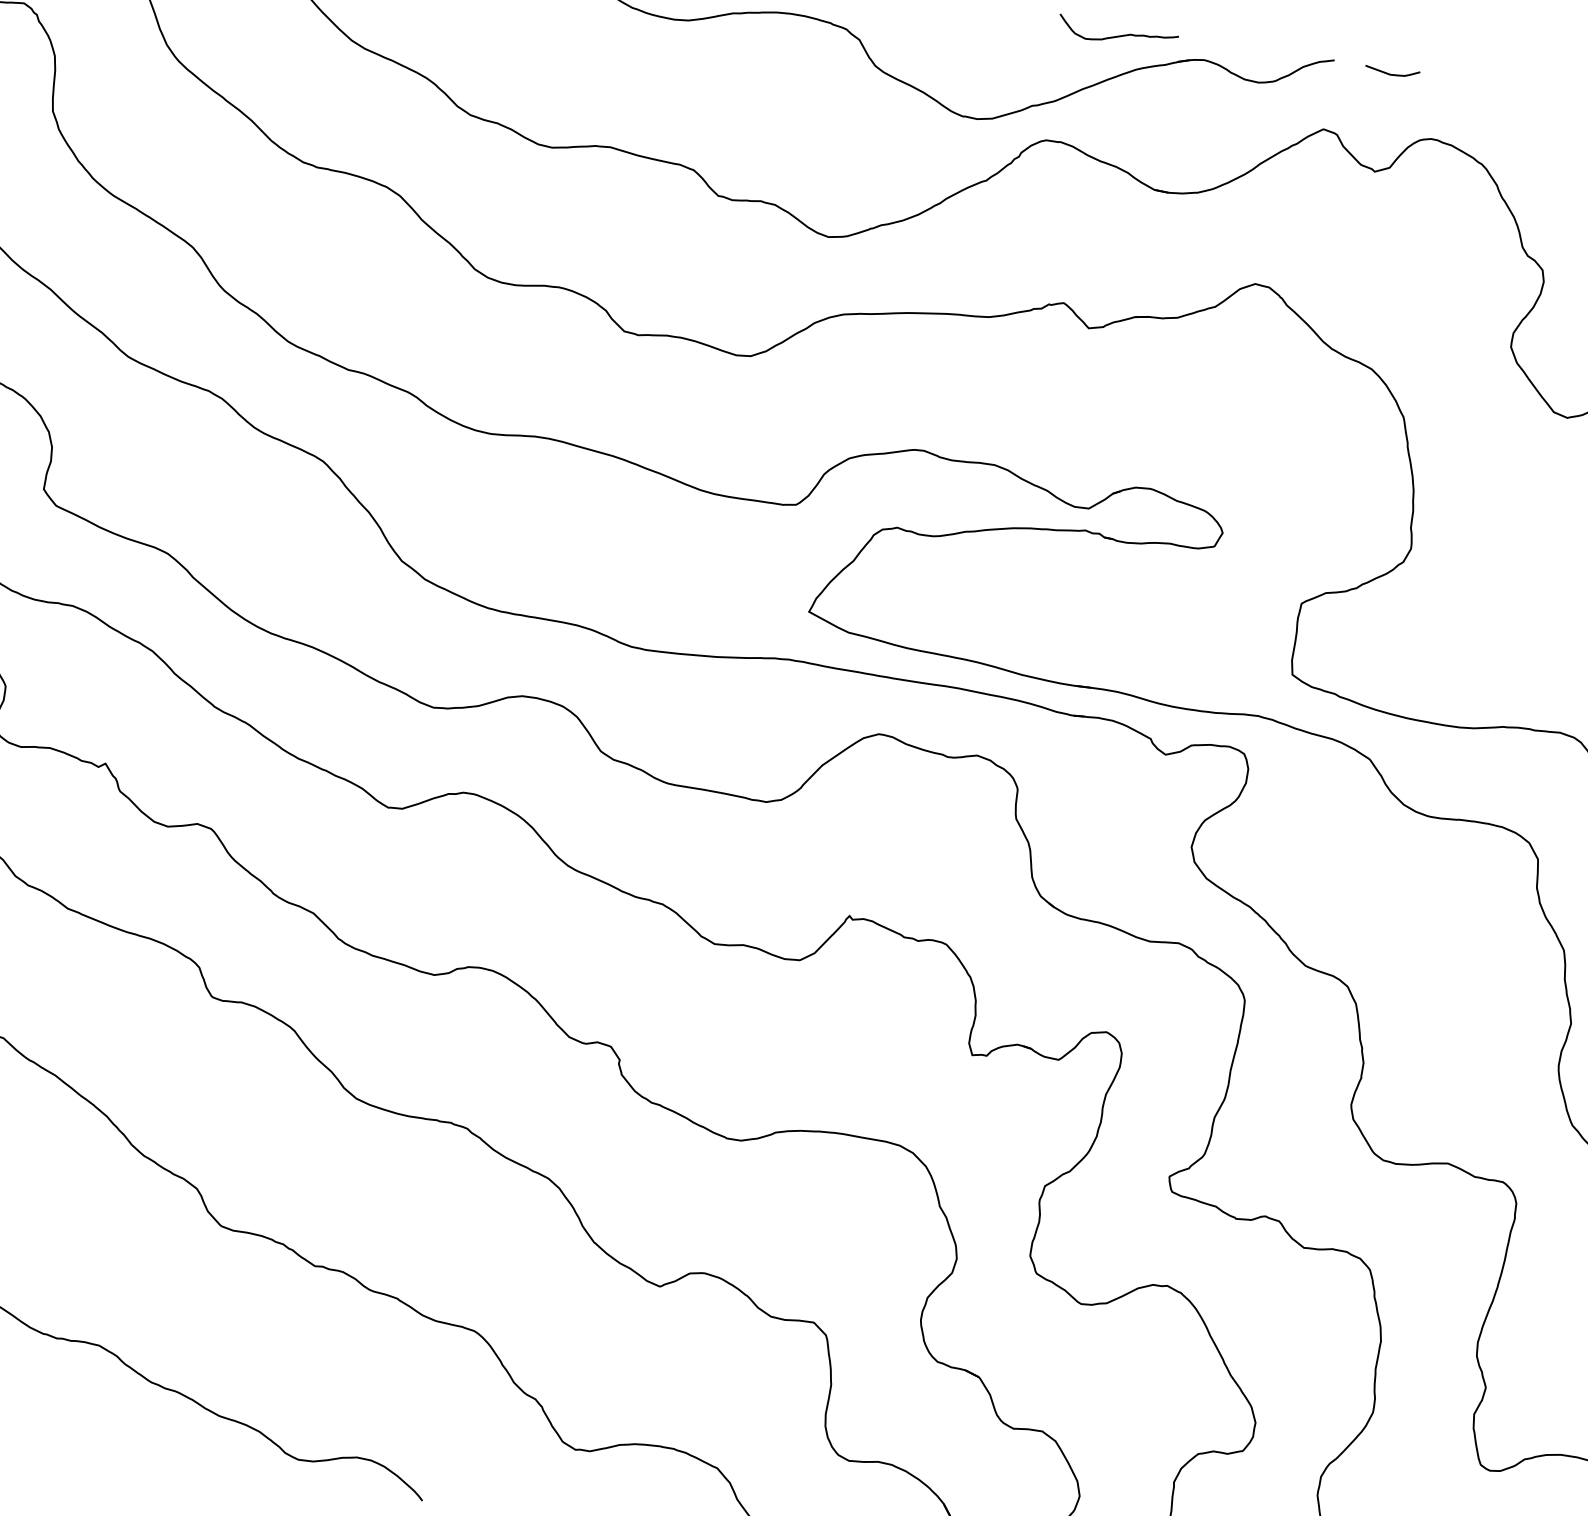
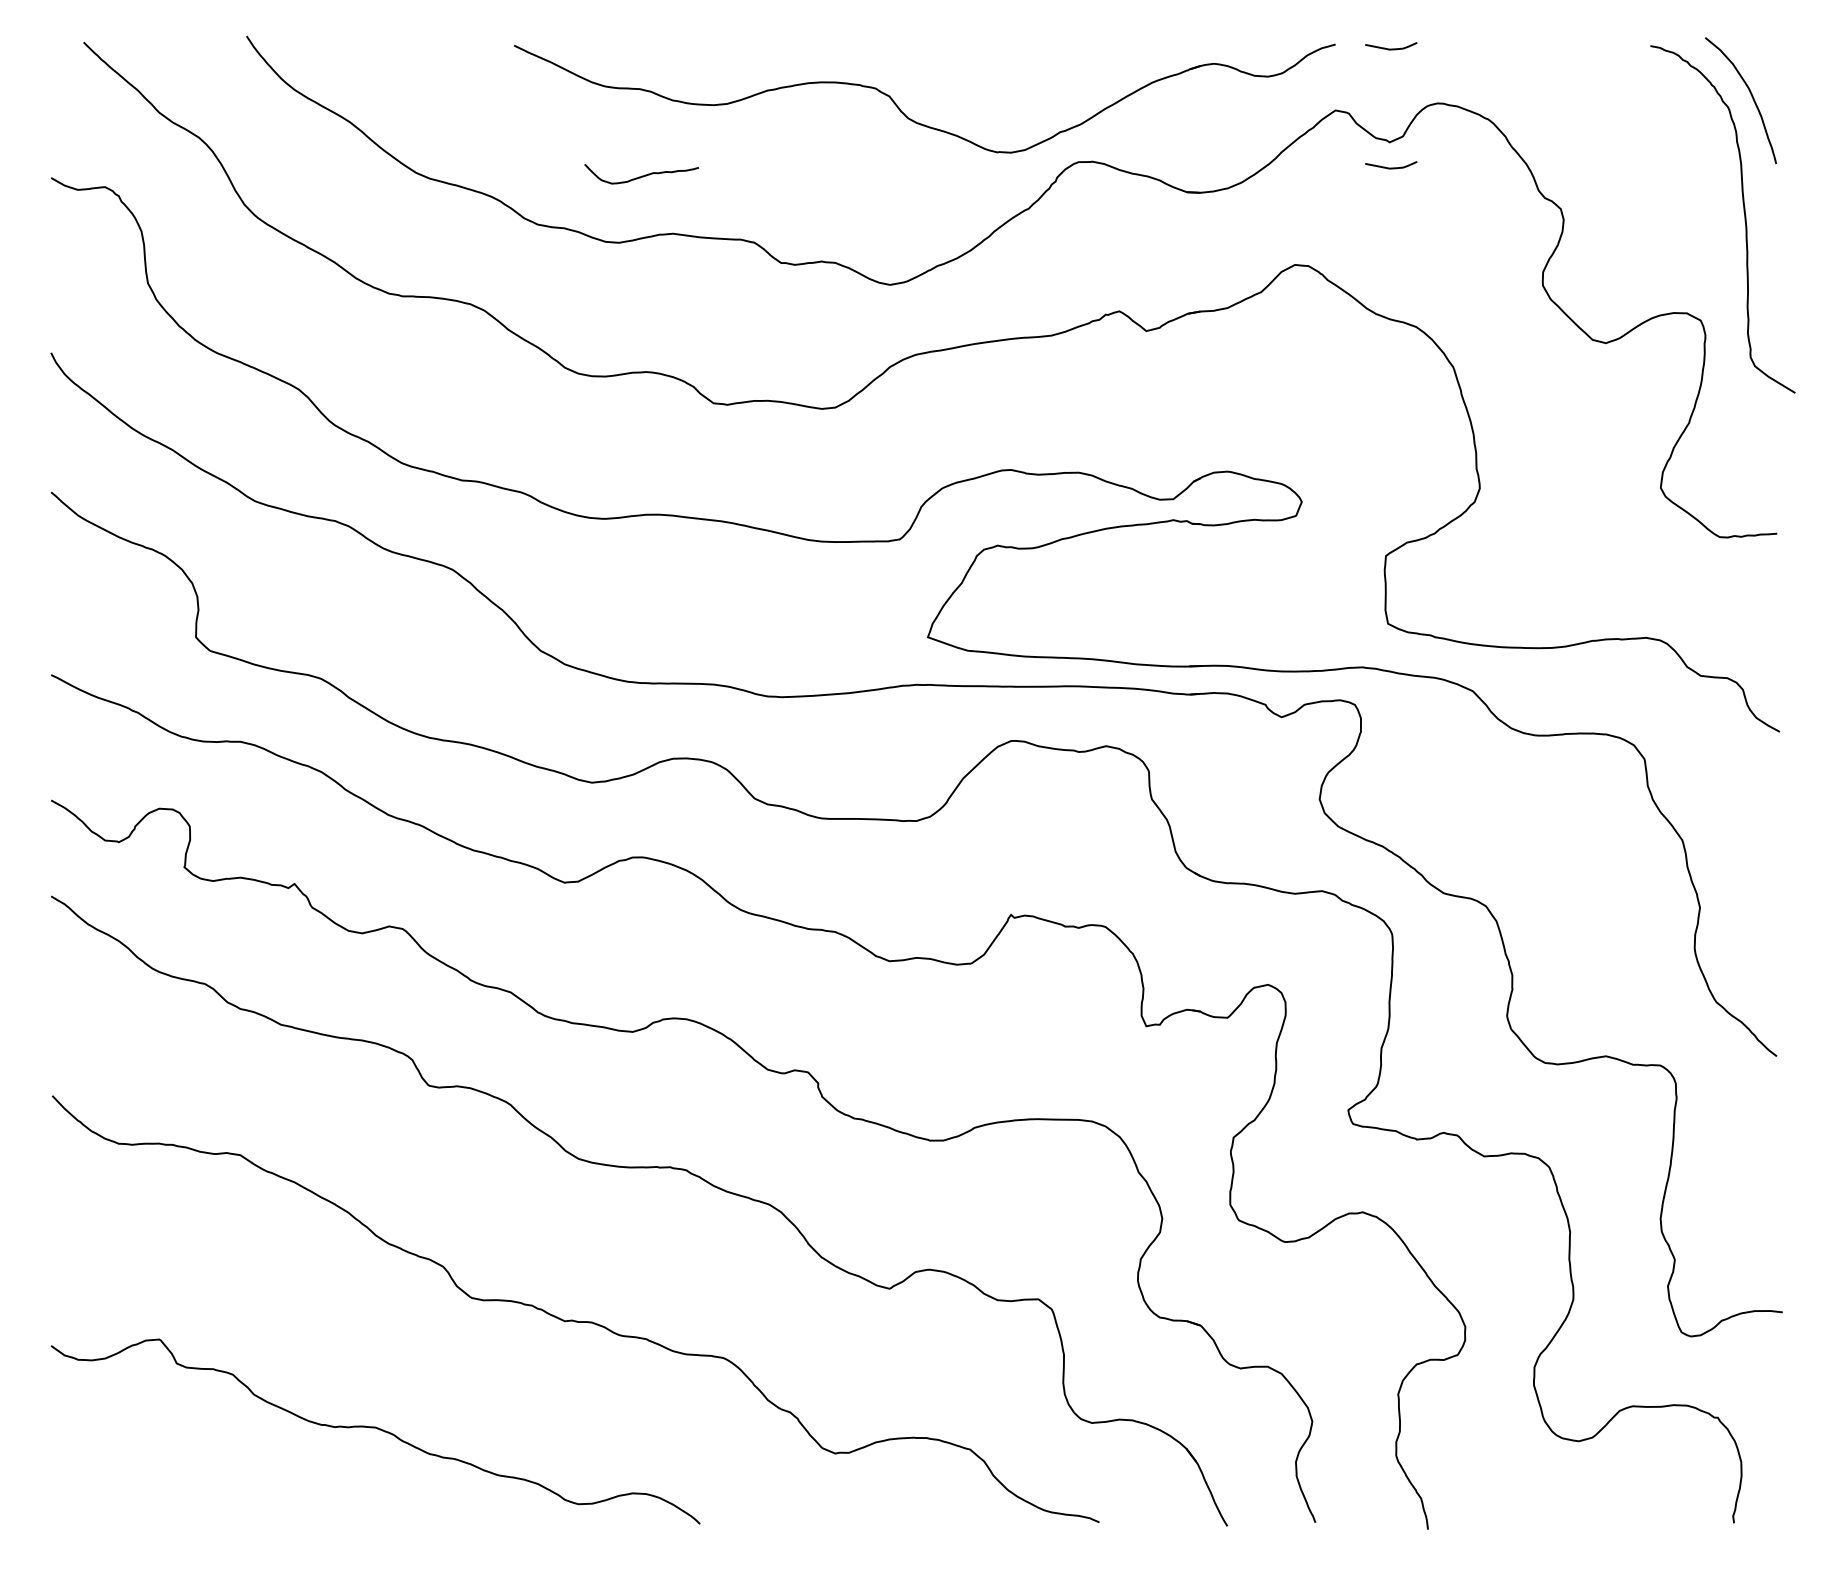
curve: (1118, 35) -> (642, 175), moved
curve: (1372, 198) -> (1391, 167), added

